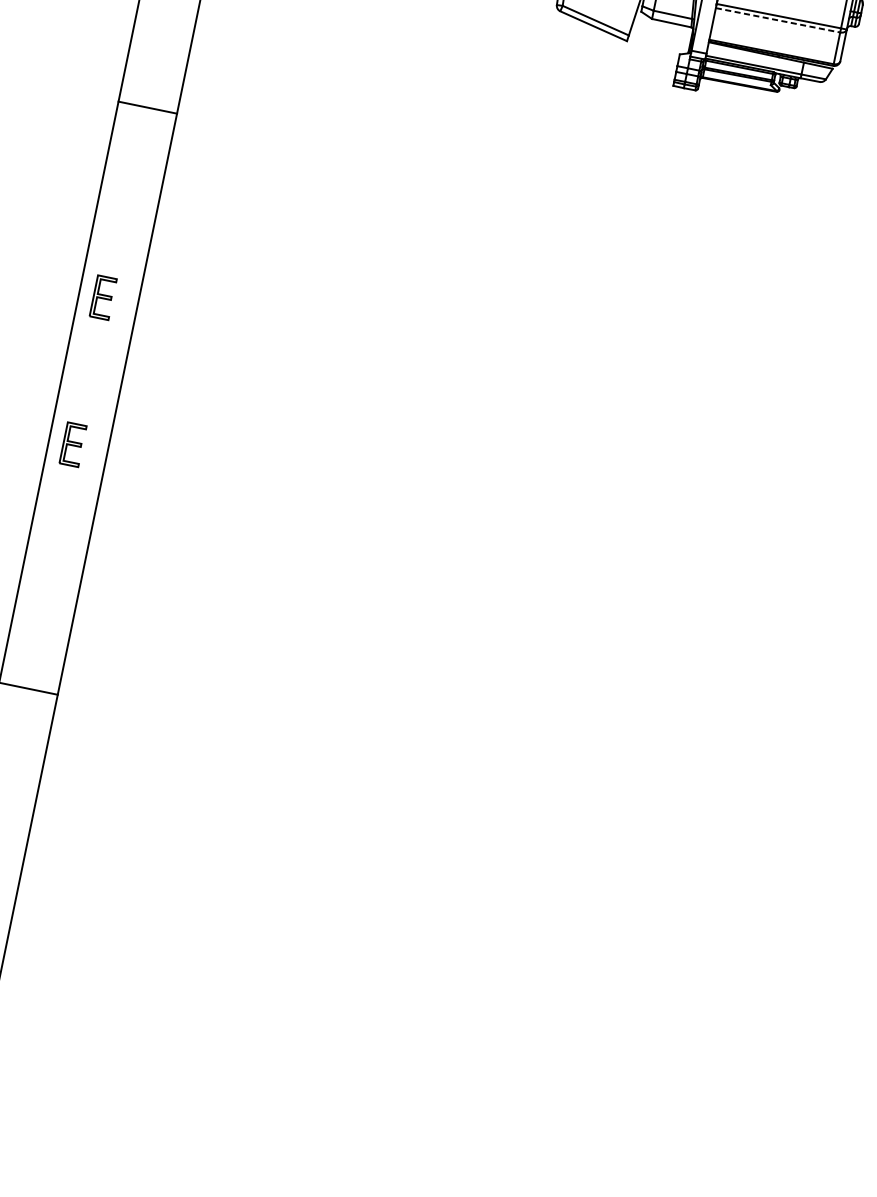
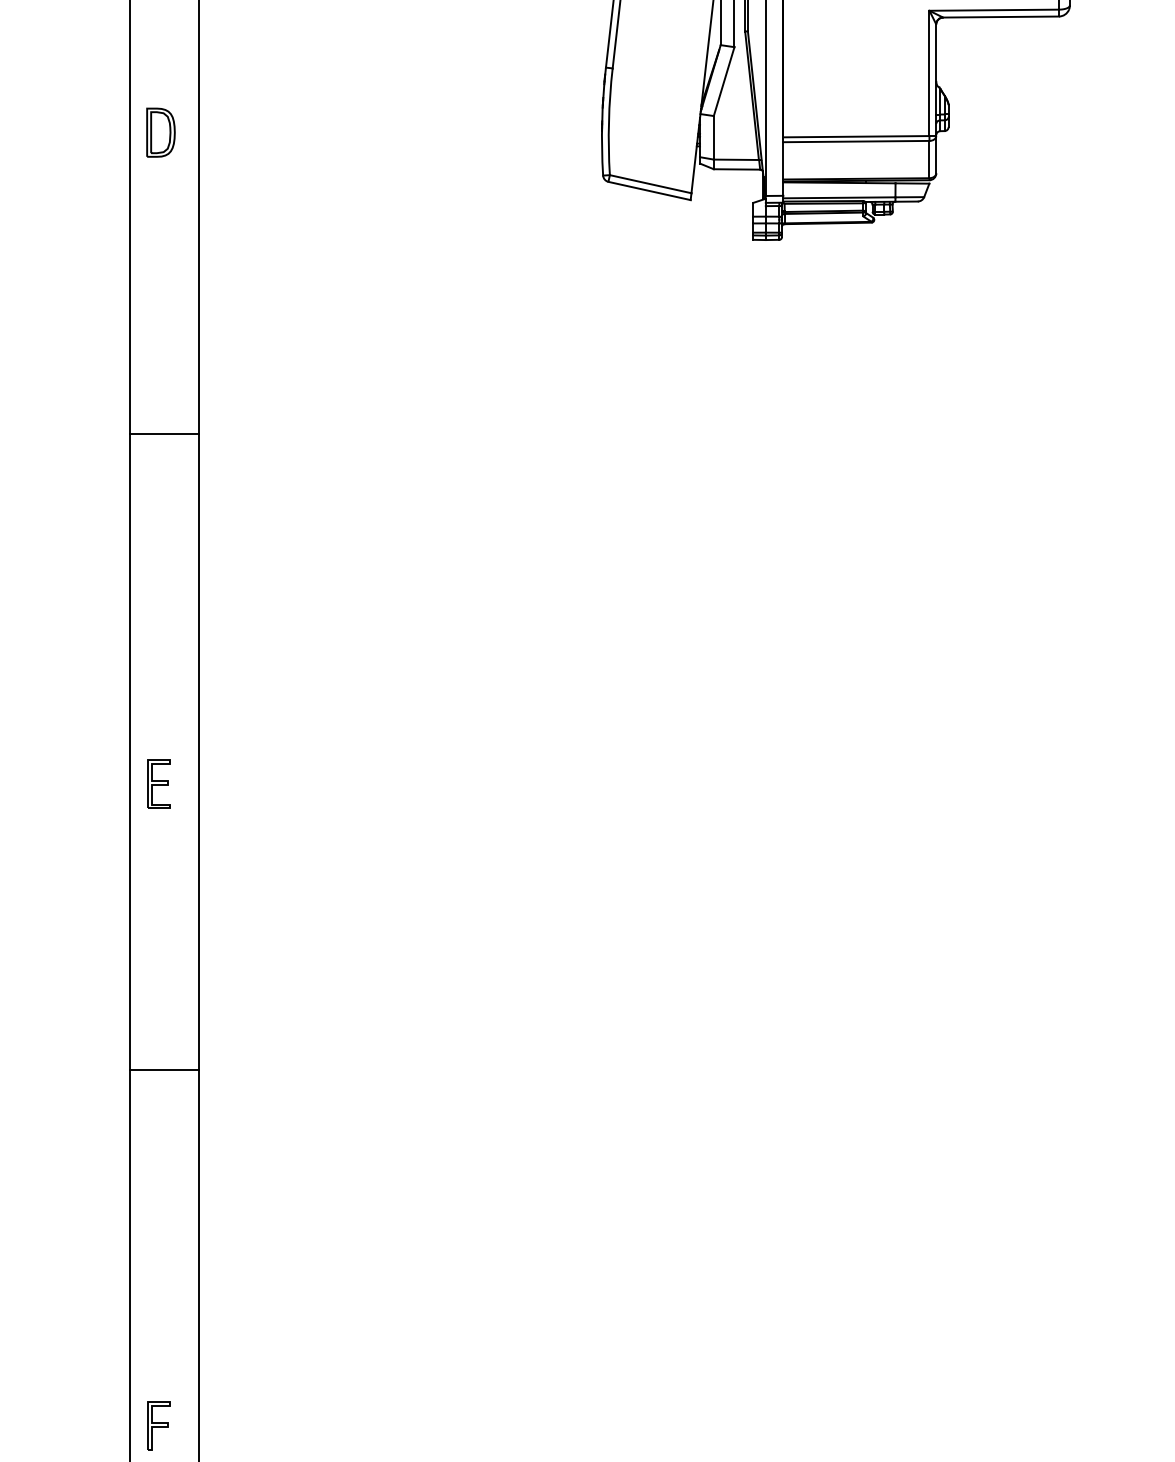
line: (778, 20) -> (856, 141), dashed -> solid
line: (147, 107) -> (164, 434), moved
part: (103, 297) -> (158, 610), removed

